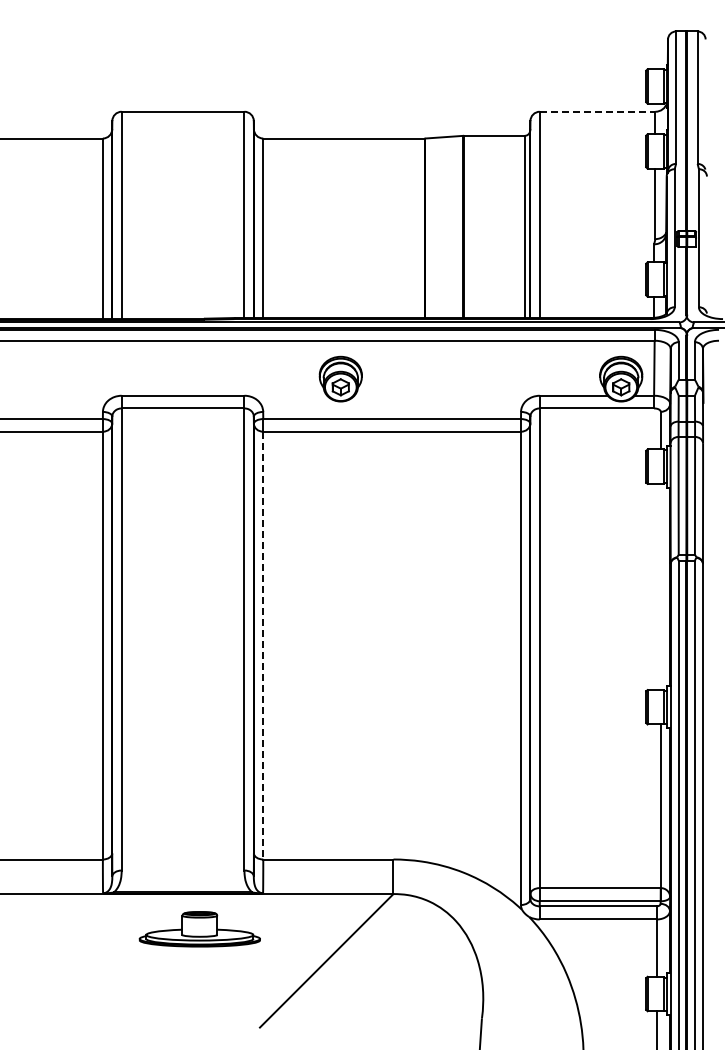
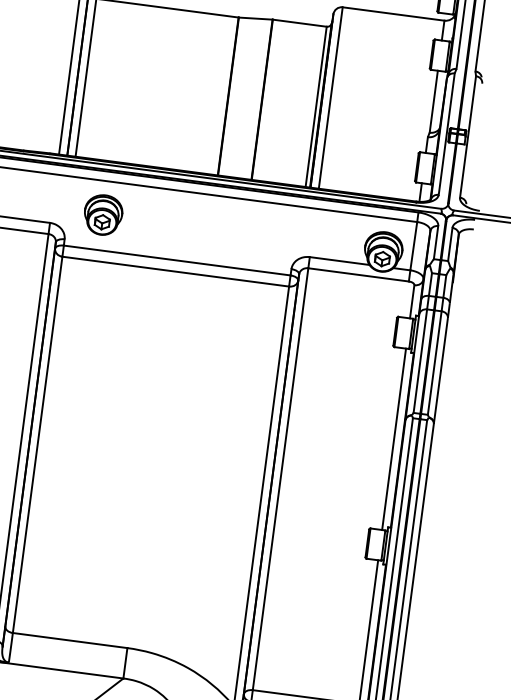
line: (597, 111) -> (393, 13), dashed -> solid
part: (340, 378) -> (103, 214), moved
line: (660, 586) -> (393, 438), added
line: (263, 645) -> (37, 444), dashed -> solid

